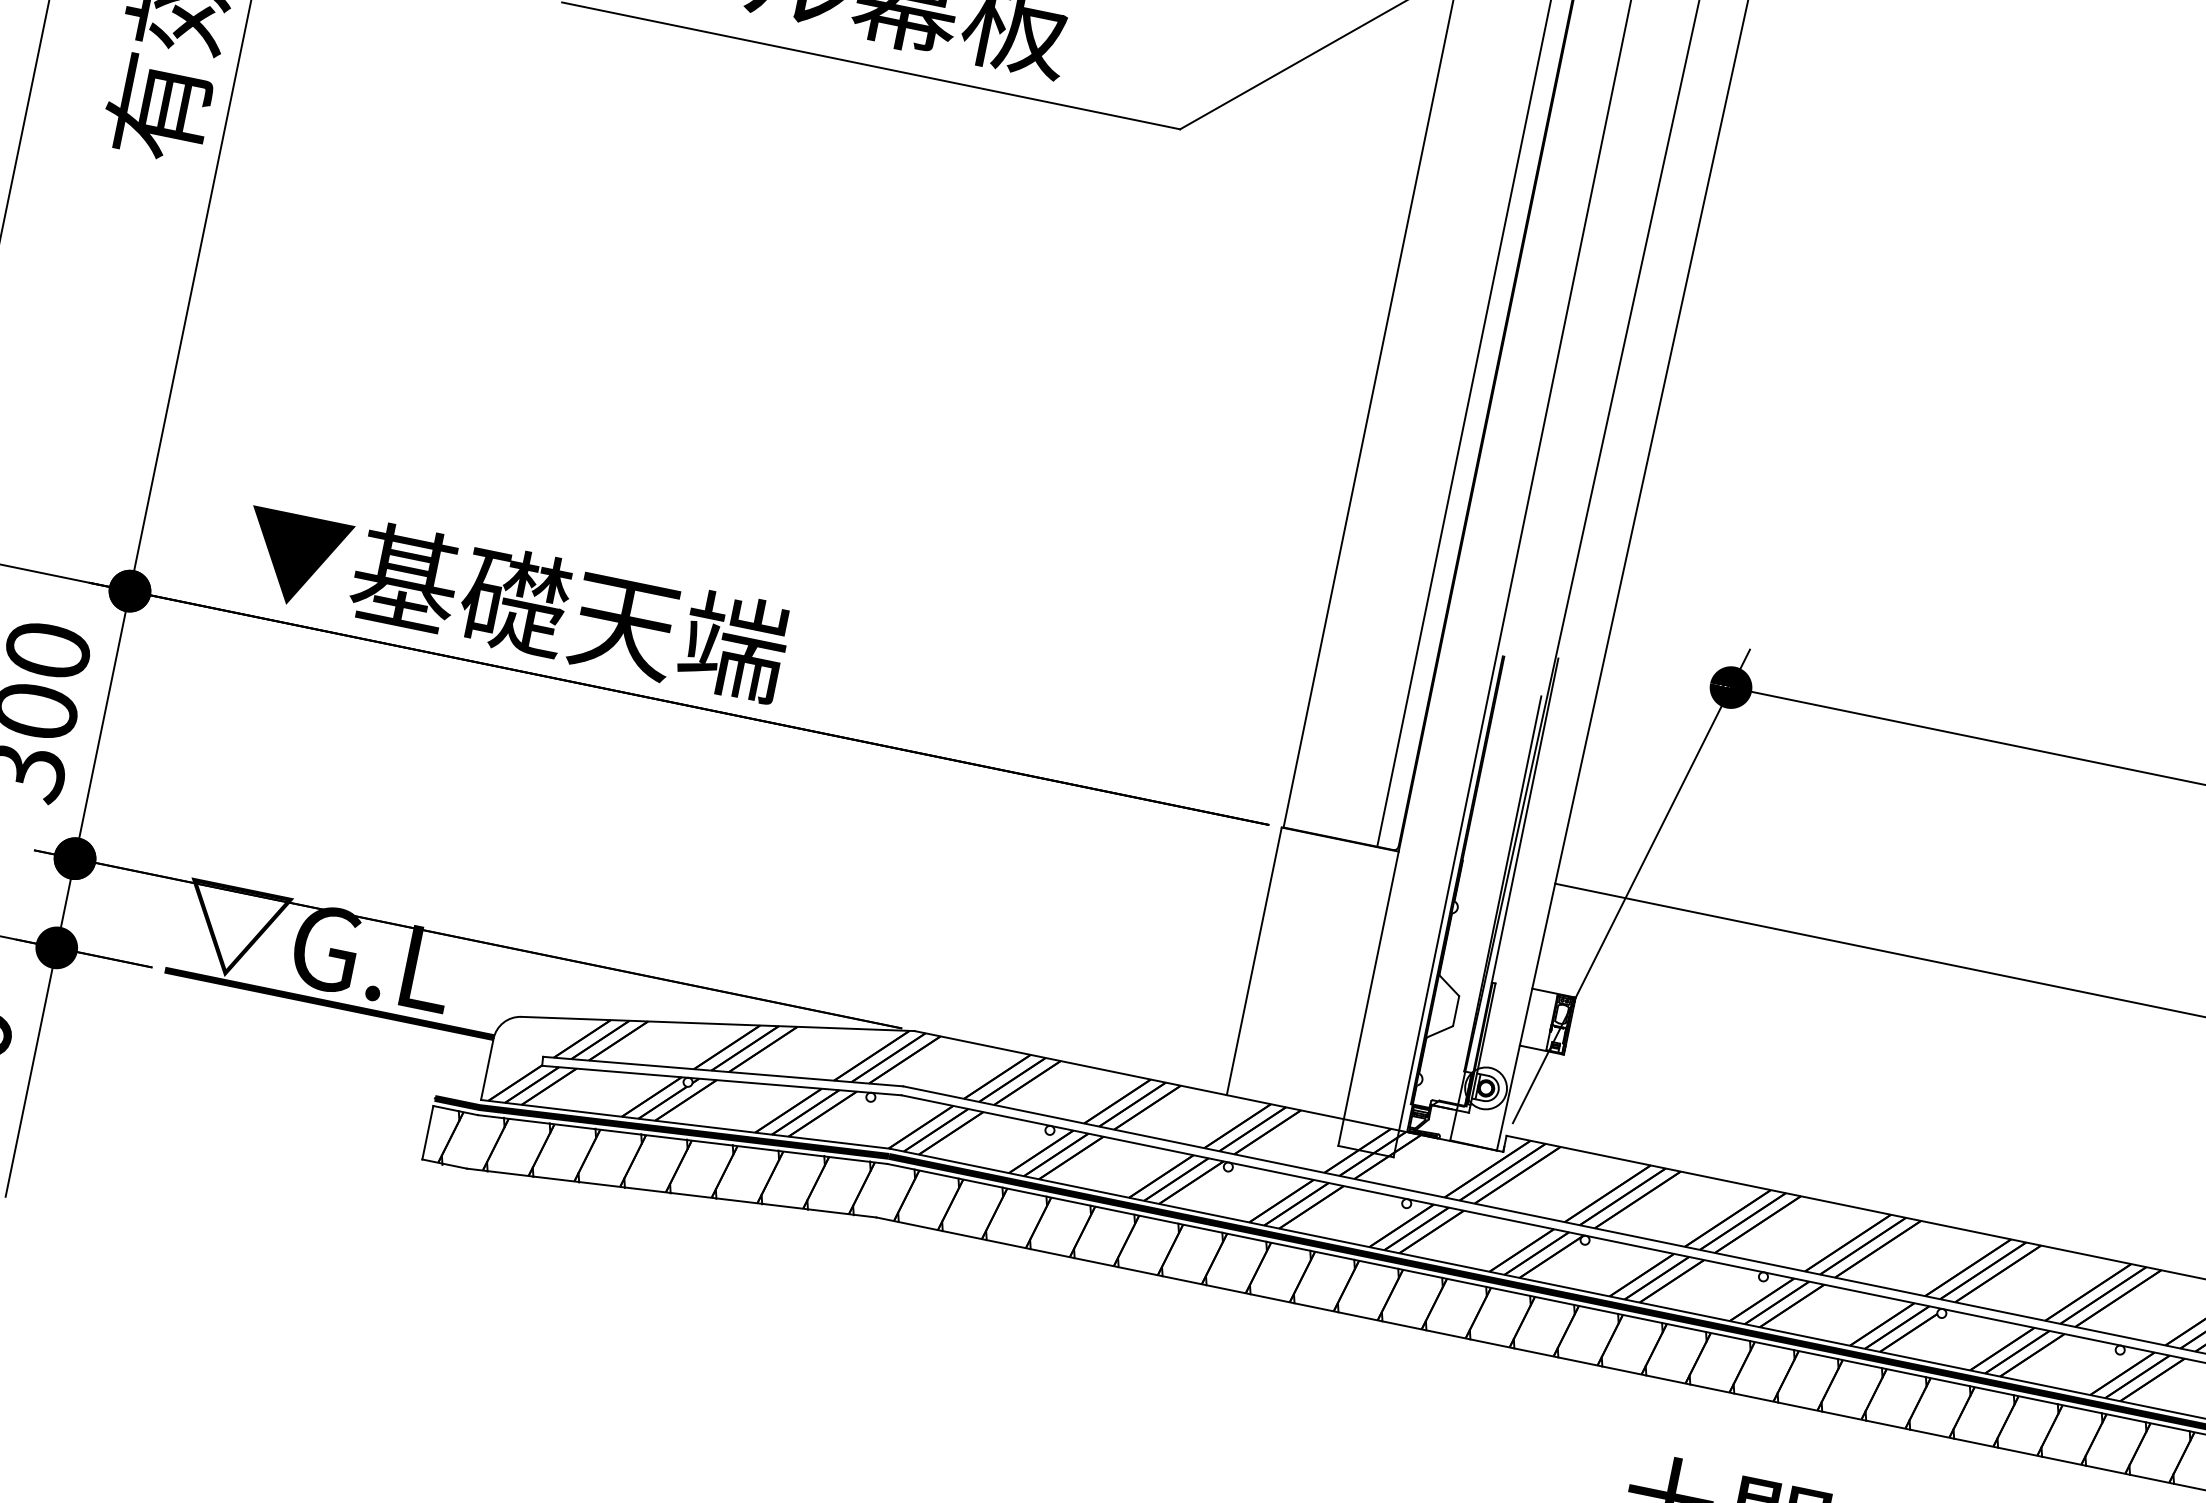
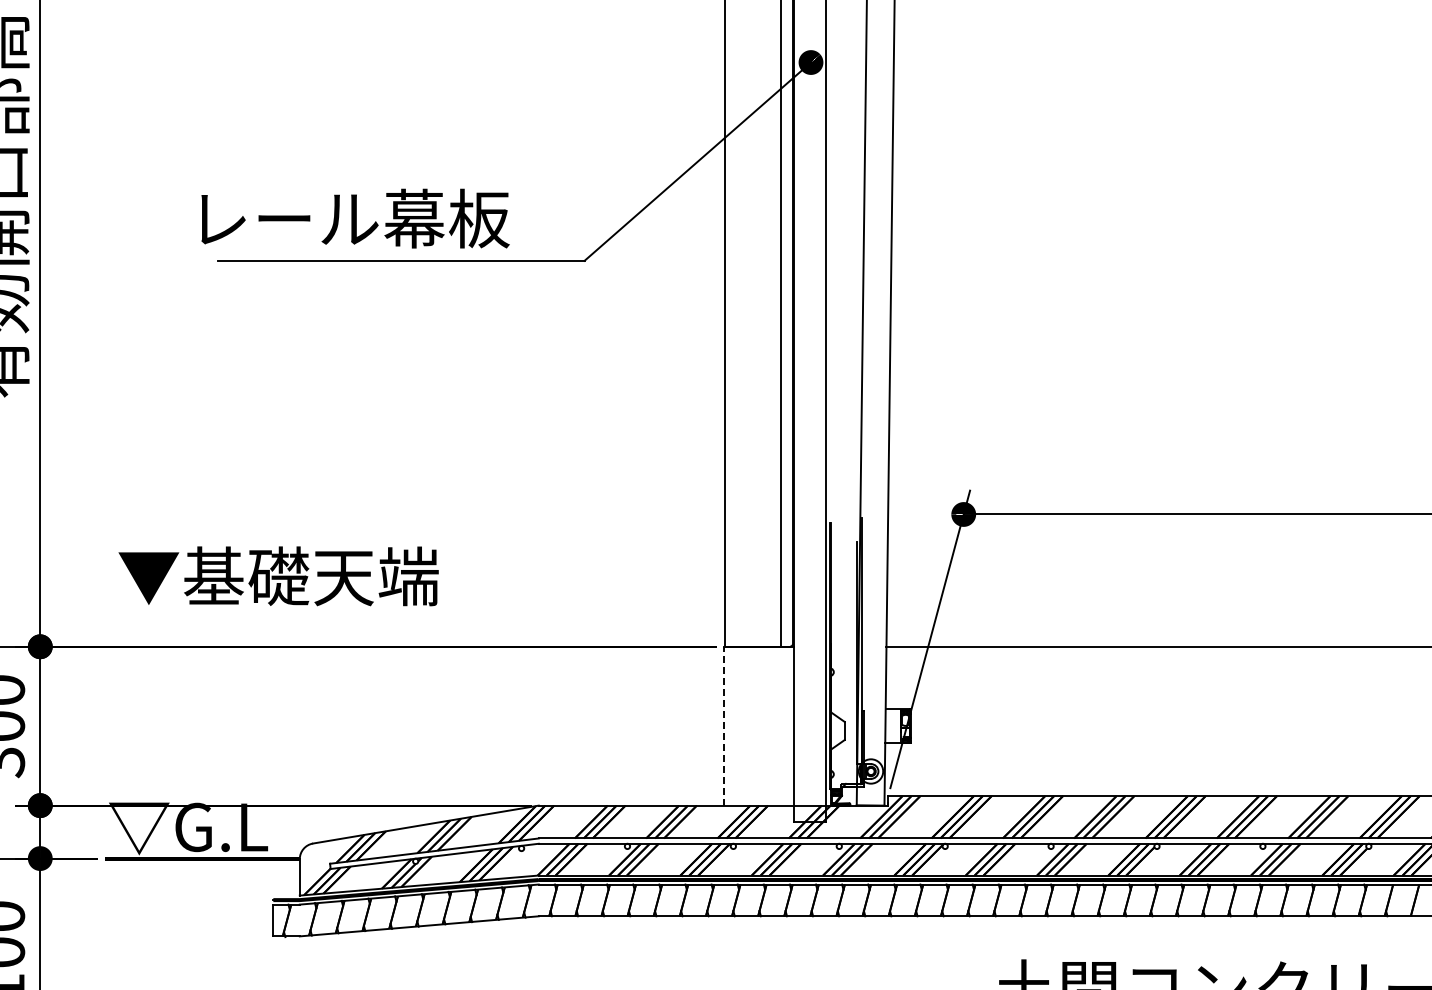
text: (514, 601) -> (278, 576), moved
line: (1255, 960) -> (724, 725), solid -> dashed

